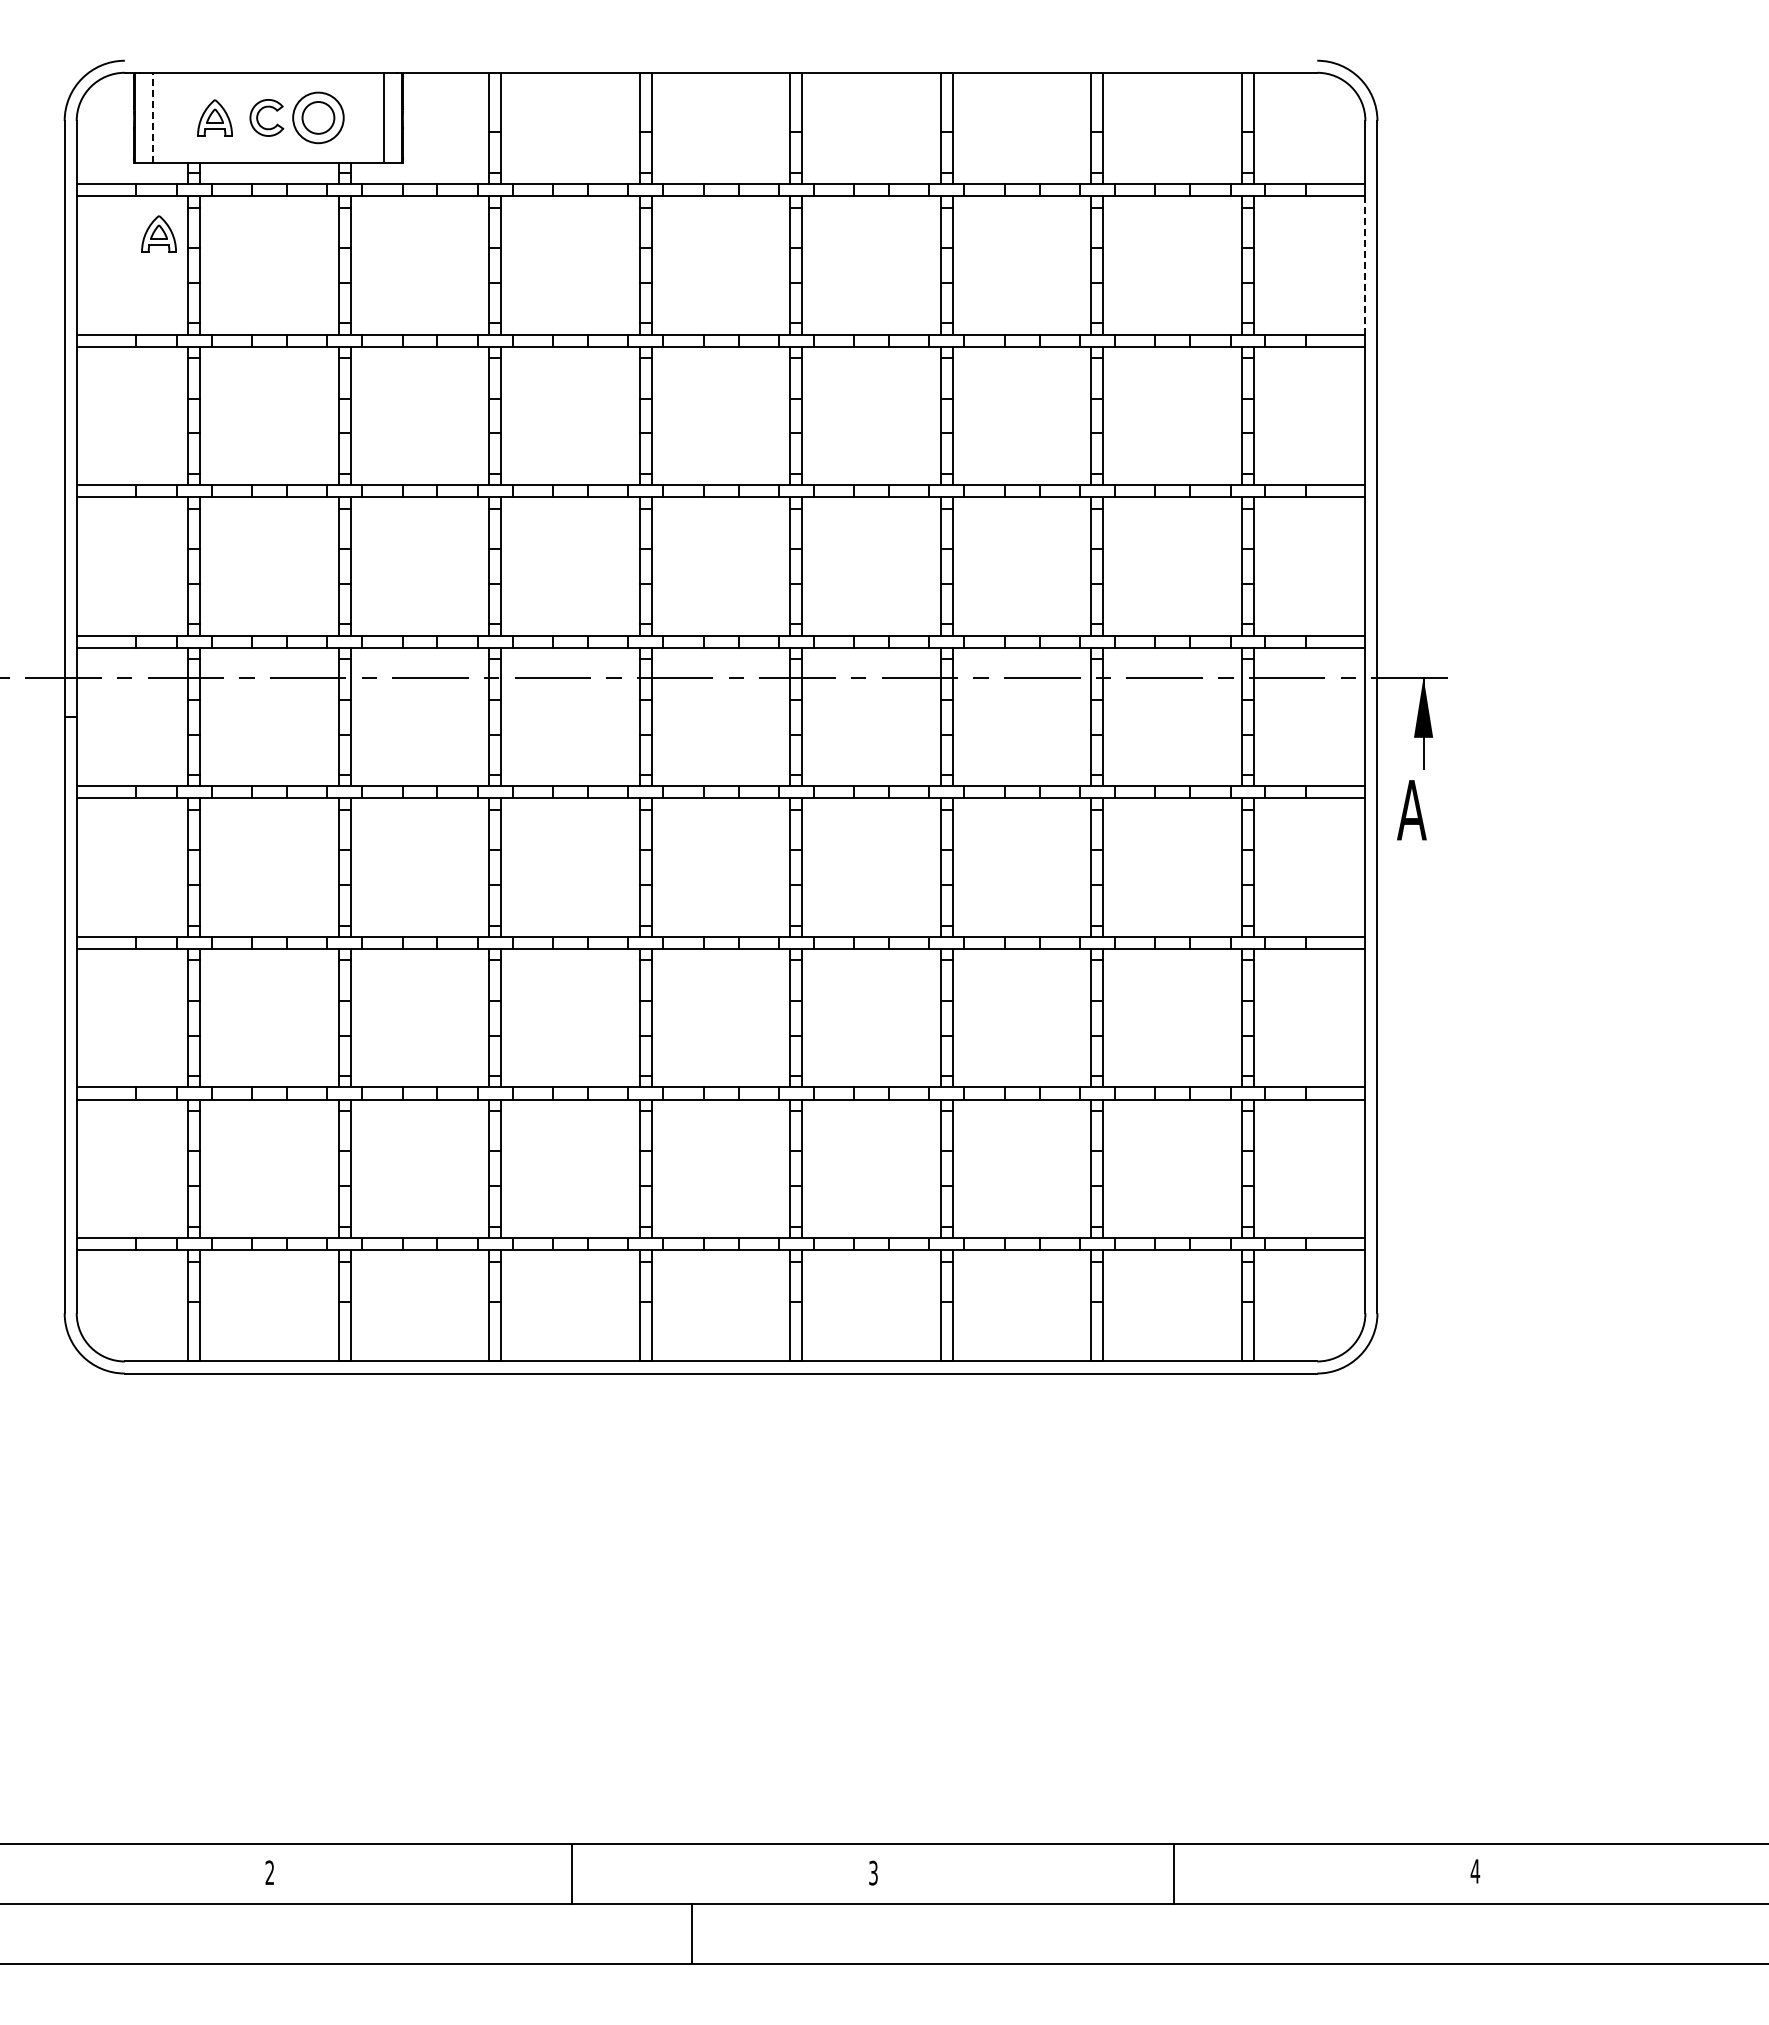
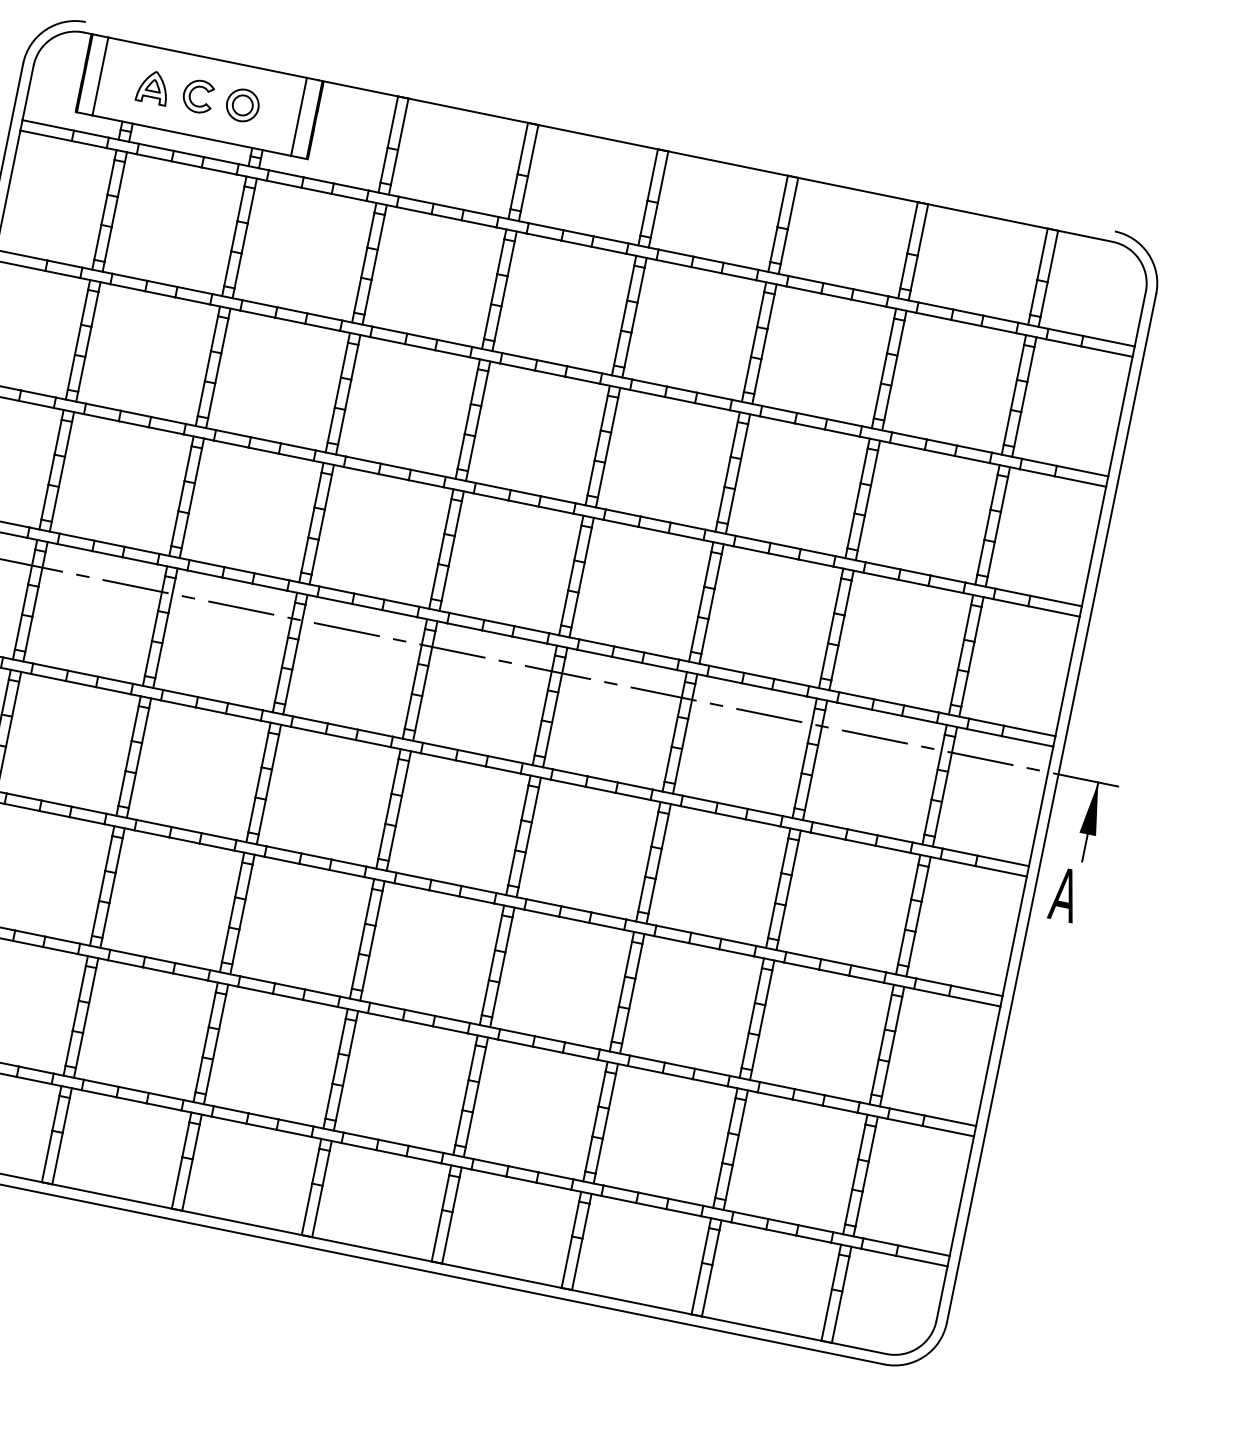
line: (153, 117) -> (100, 76), dashed -> solid
part: (318, 117) -> (242, 105), size x0.71
part: (158, 233) -> (84, 177), removed
line: (1365, 264) -> (1120, 415), dashed -> solid

